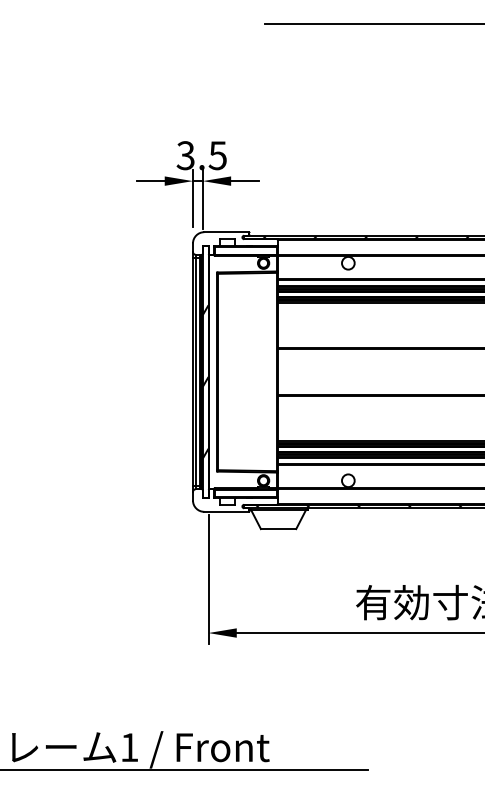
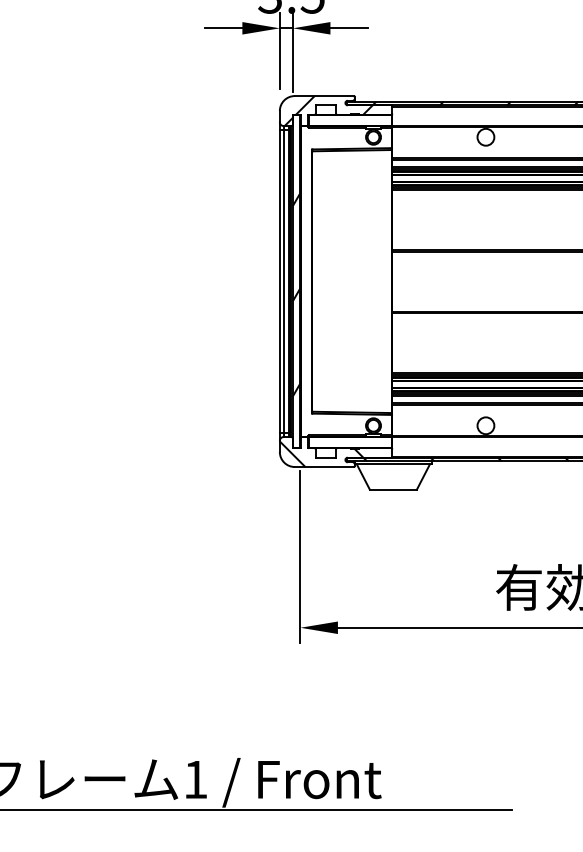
hatch: (229, 243) -> (328, 111), added
hatch: (223, 501) -> (320, 453), added

